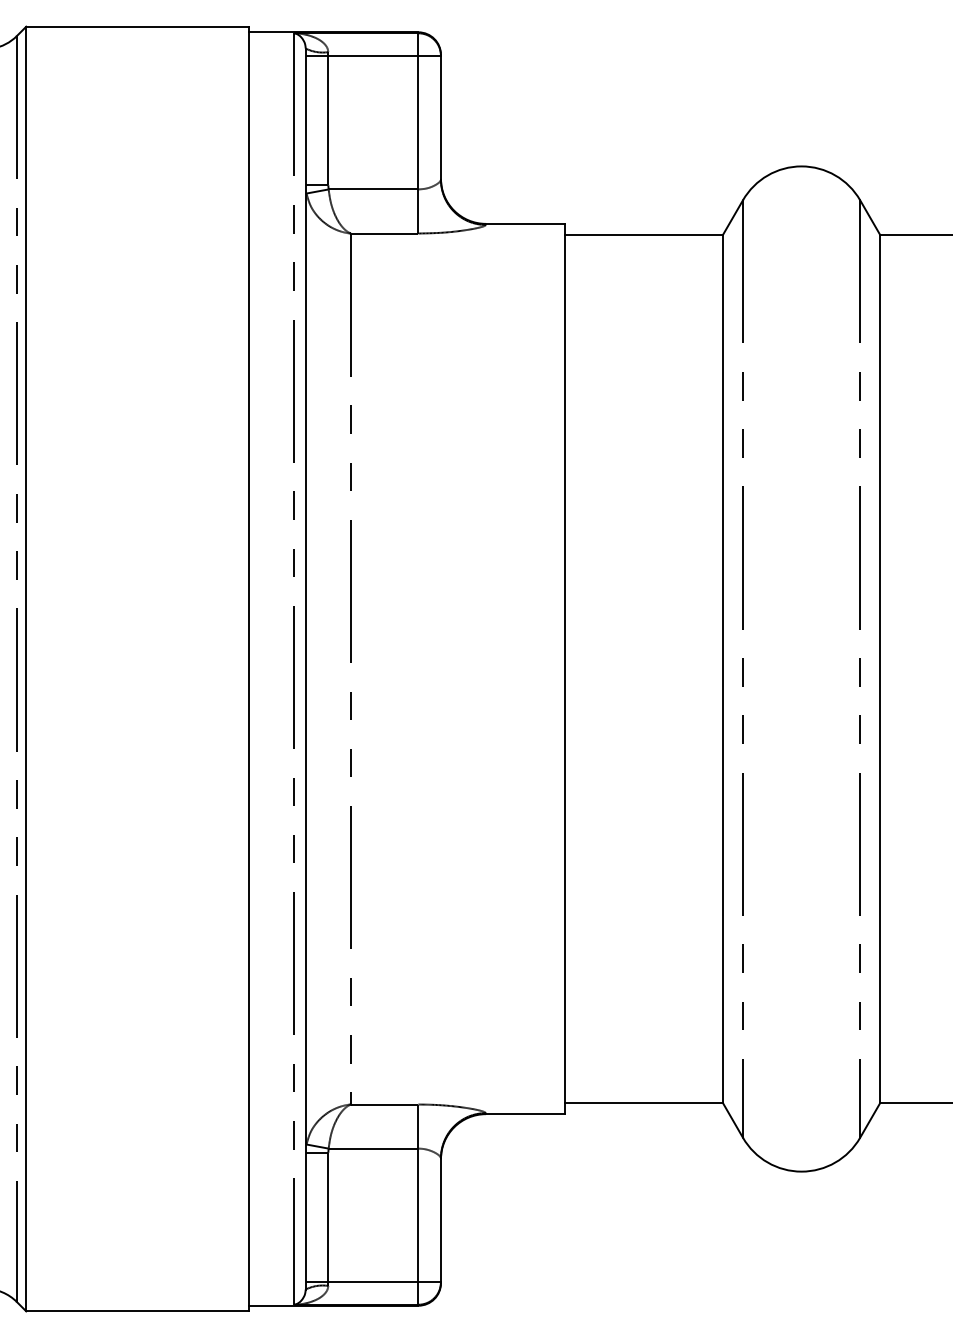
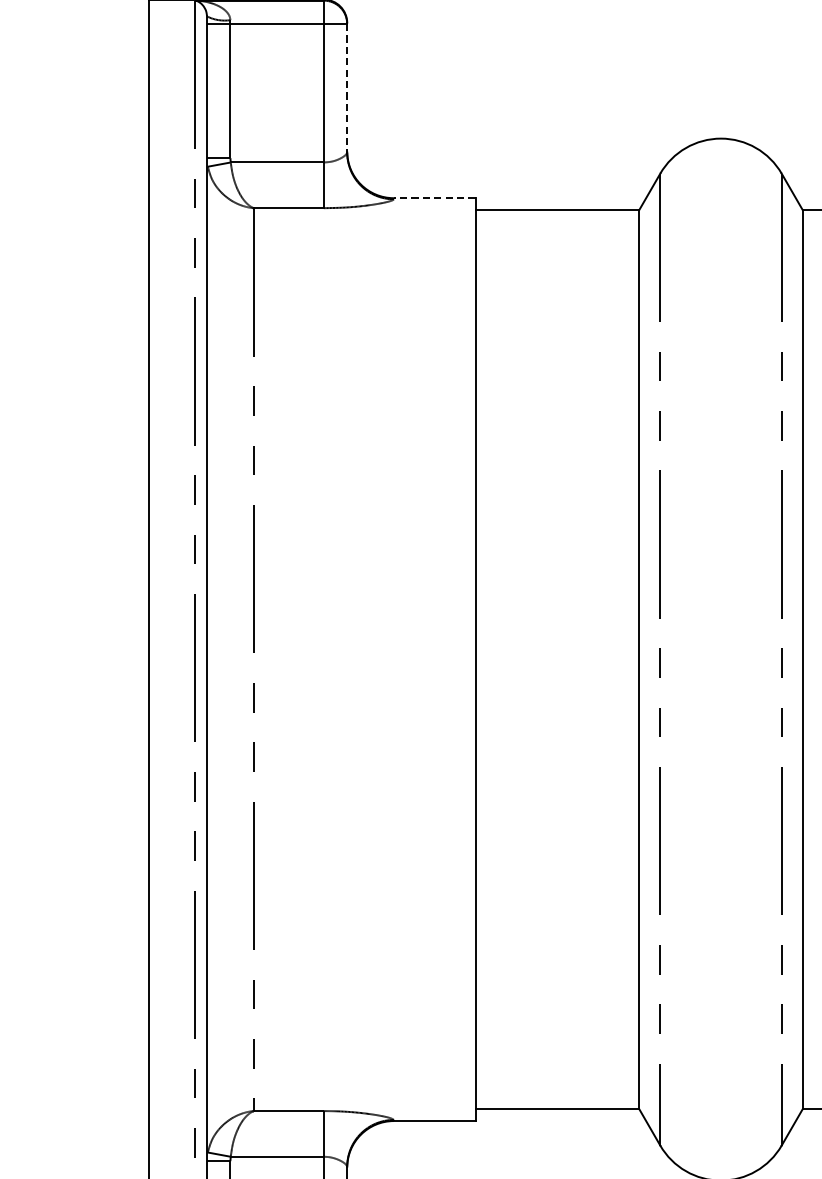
line: (440, 118) -> (346, 88), solid -> dashed
line: (524, 223) -> (433, 197), solid -> dashed

